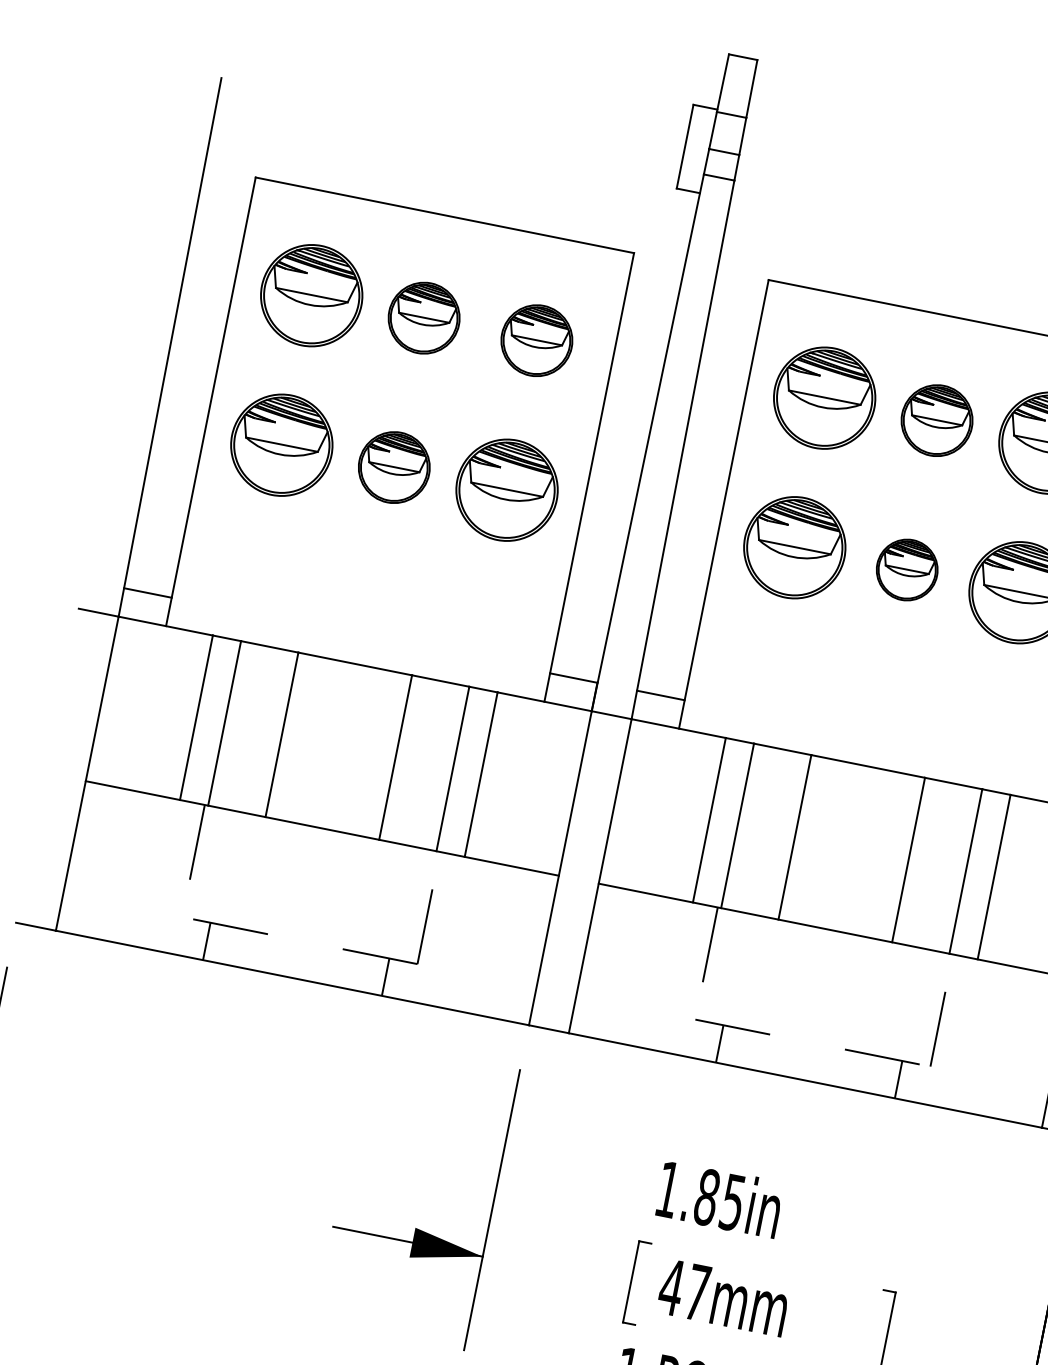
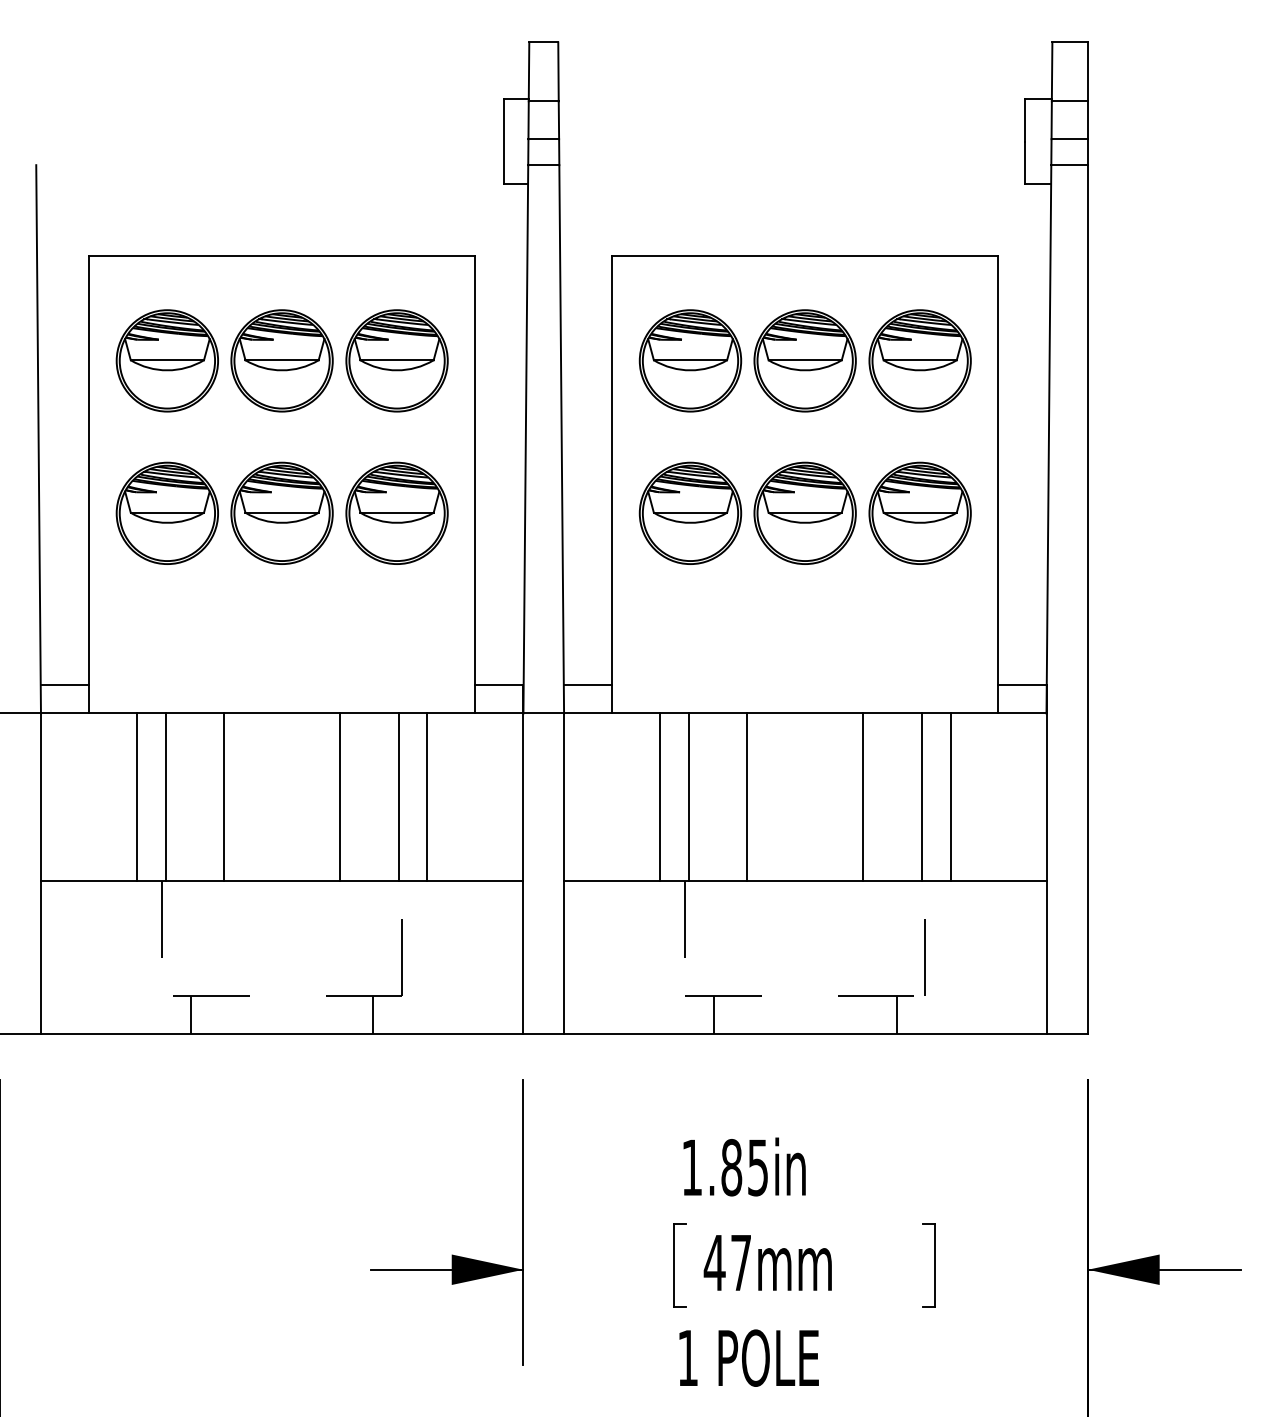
part: (423, 317) -> (281, 360), size x1.43
part: (536, 340) -> (396, 360), size x1.43
part: (936, 420) -> (804, 360), size x1.43
part: (393, 466) -> (281, 512), size x1.43
part: (906, 569) -> (804, 512), size x1.67

